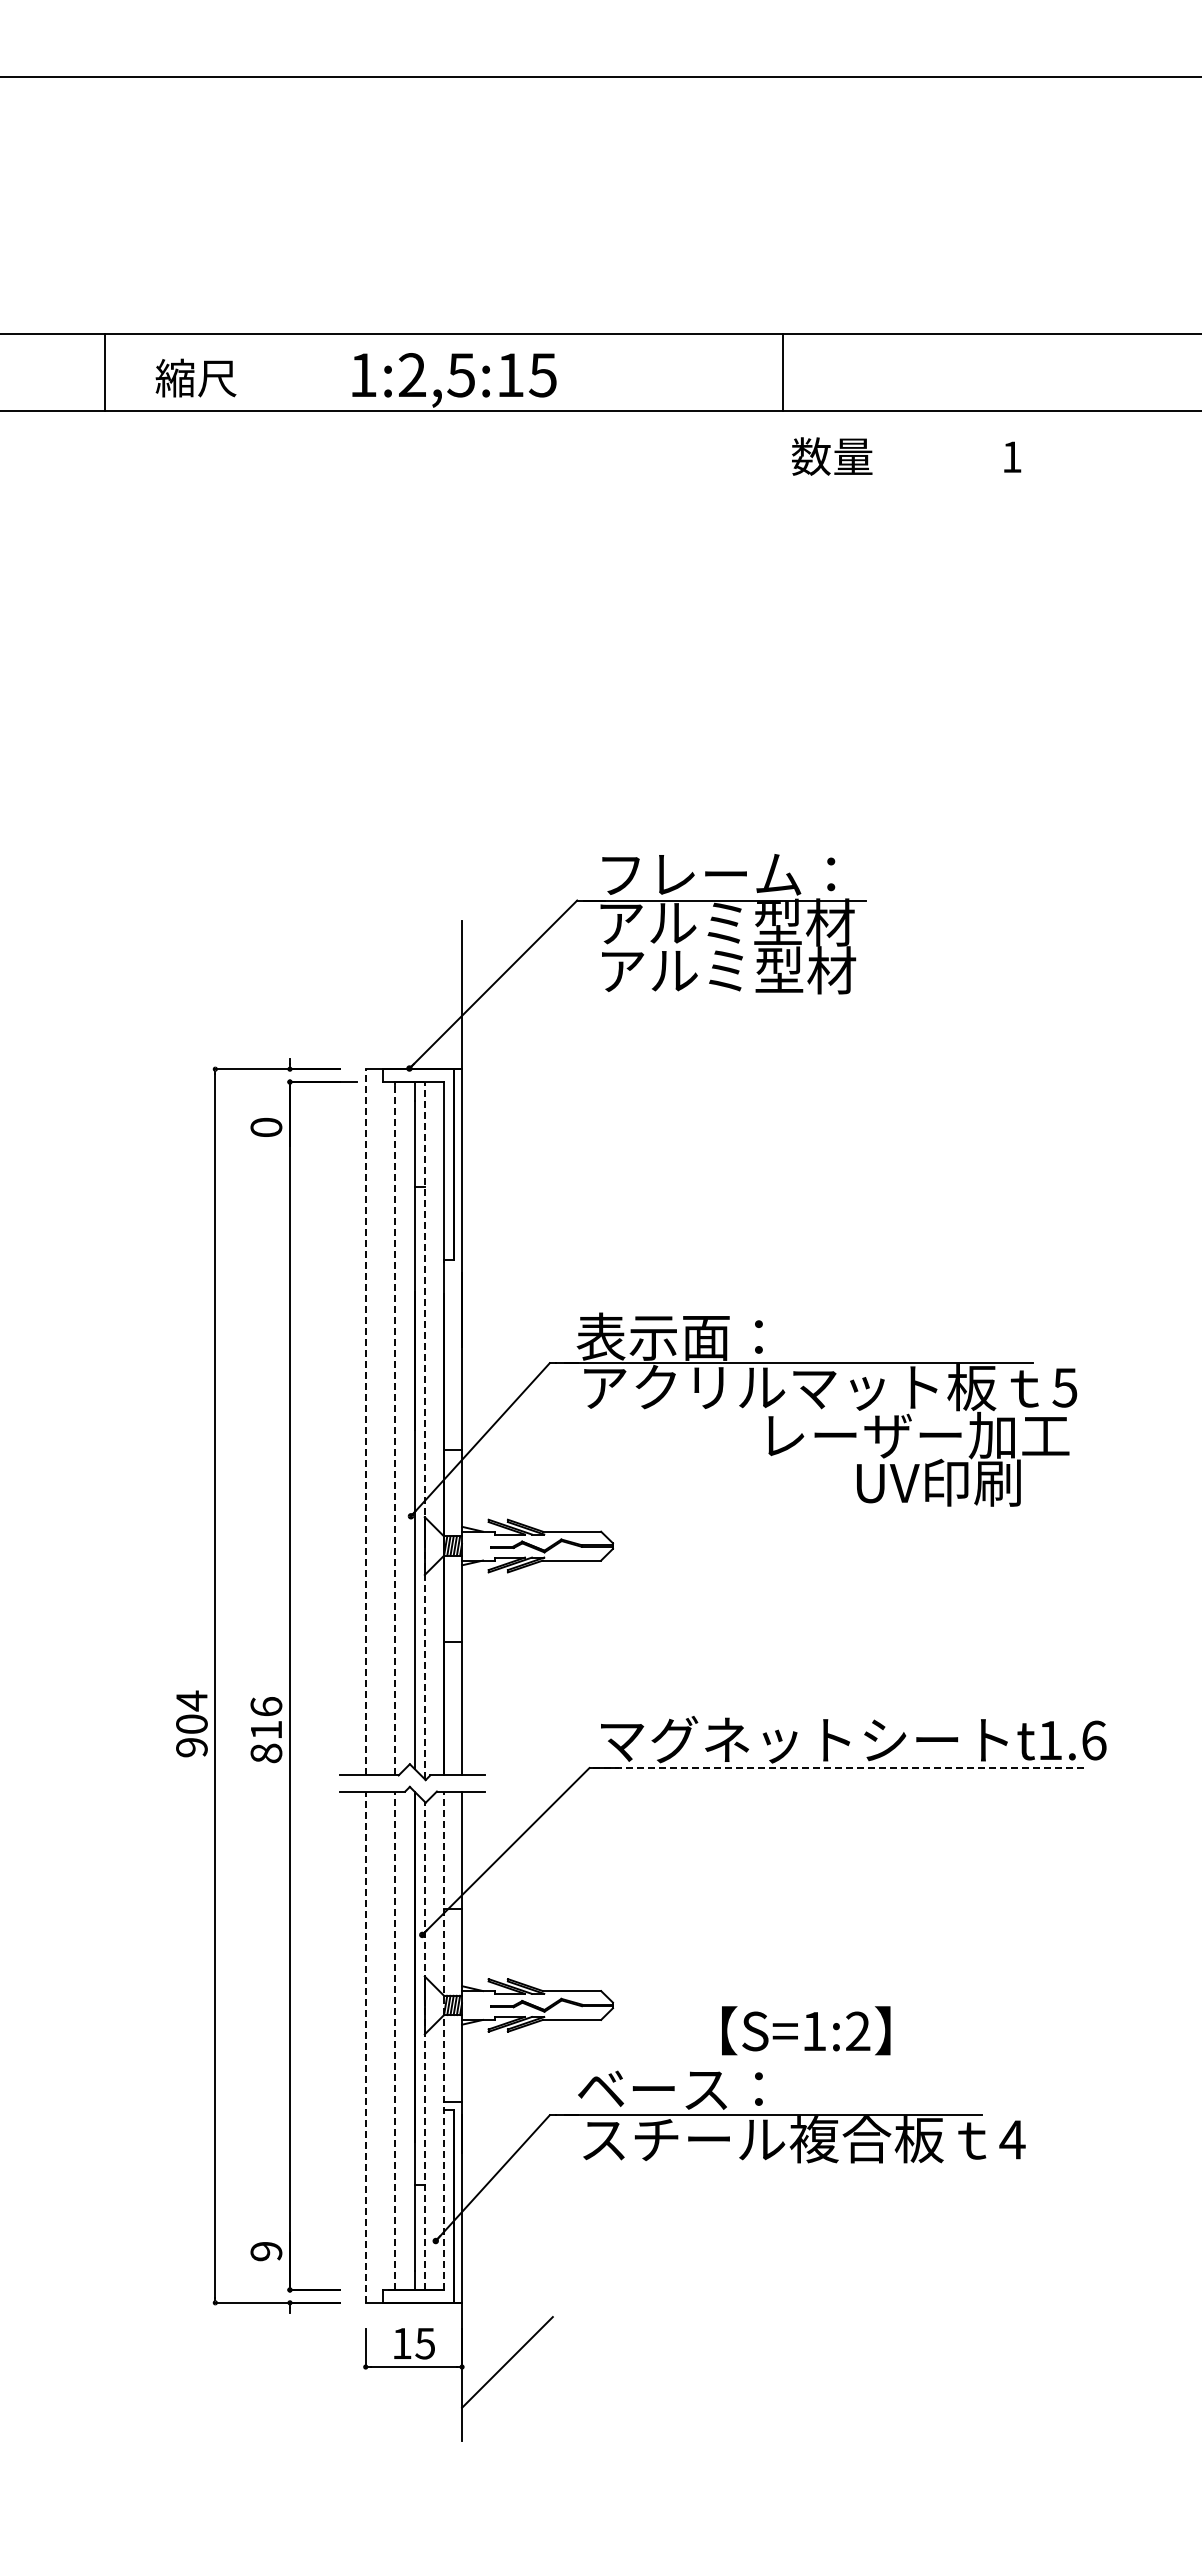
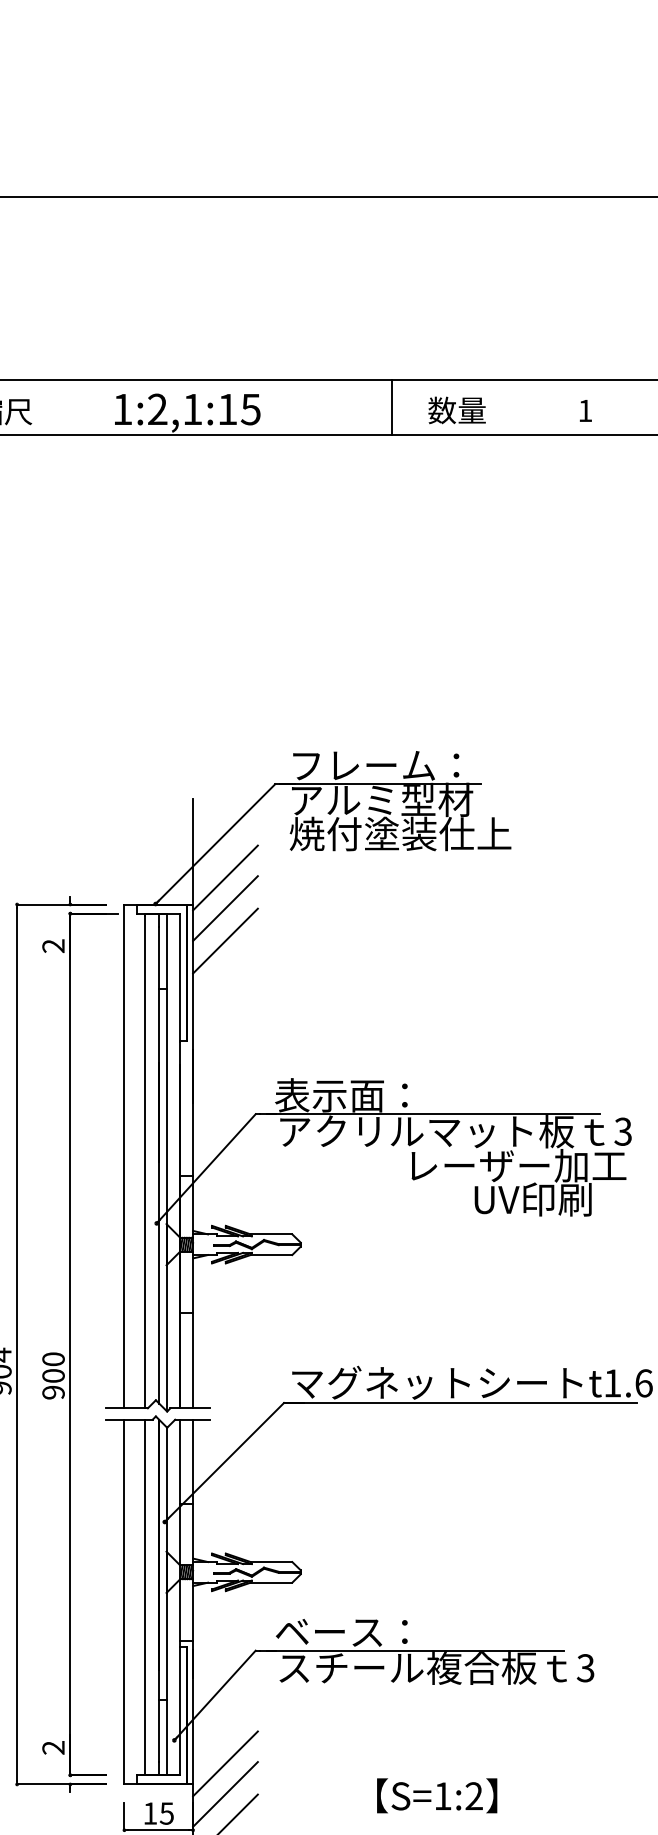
line: (782, 372) -> (391, 407), moved
text: (460, 375) -> (192, 409), 1:2,5:15 -> 1:2,1:15
text: (906, 456) -> (510, 410), moved
text: (752, 970) -> (400, 834), アルミ型材 -> 焼付塗装仕上
line: (507, 1031) -> (225, 877), added
line: (507, 1074) -> (225, 908), added
line: (507, 1120) -> (225, 941), added
text: (266, 1127) -> (53, 946), 0 -> 2
text: (1064, 1387) -> (622, 1131), 5 -> 3
line: (365, 1421) -> (124, 1155), dashed -> solid
line: (395, 1428) -> (145, 1160), dashed -> solid
line: (424, 1430) -> (166, 1162), dashed -> solid
text: (266, 1730) -> (53, 1376), 816 -> 900
line: (836, 1768) -> (460, 1403), dashed -> solid
text: (806, 2030) -> (437, 1795), moved
line: (395, 2040) -> (145, 1597), dashed -> solid
line: (444, 2040) -> (180, 1597), dashed -> solid
line: (424, 2045) -> (166, 1600), dashed -> solid
line: (365, 2047) -> (124, 1602), dashed -> solid
text: (1012, 2139) -> (585, 1667), 4 -> 3
text: (266, 2251) -> (53, 1747), 9 -> 2
line: (507, 2273) -> (225, 1763), added
line: (507, 2316) -> (225, 1794), added

